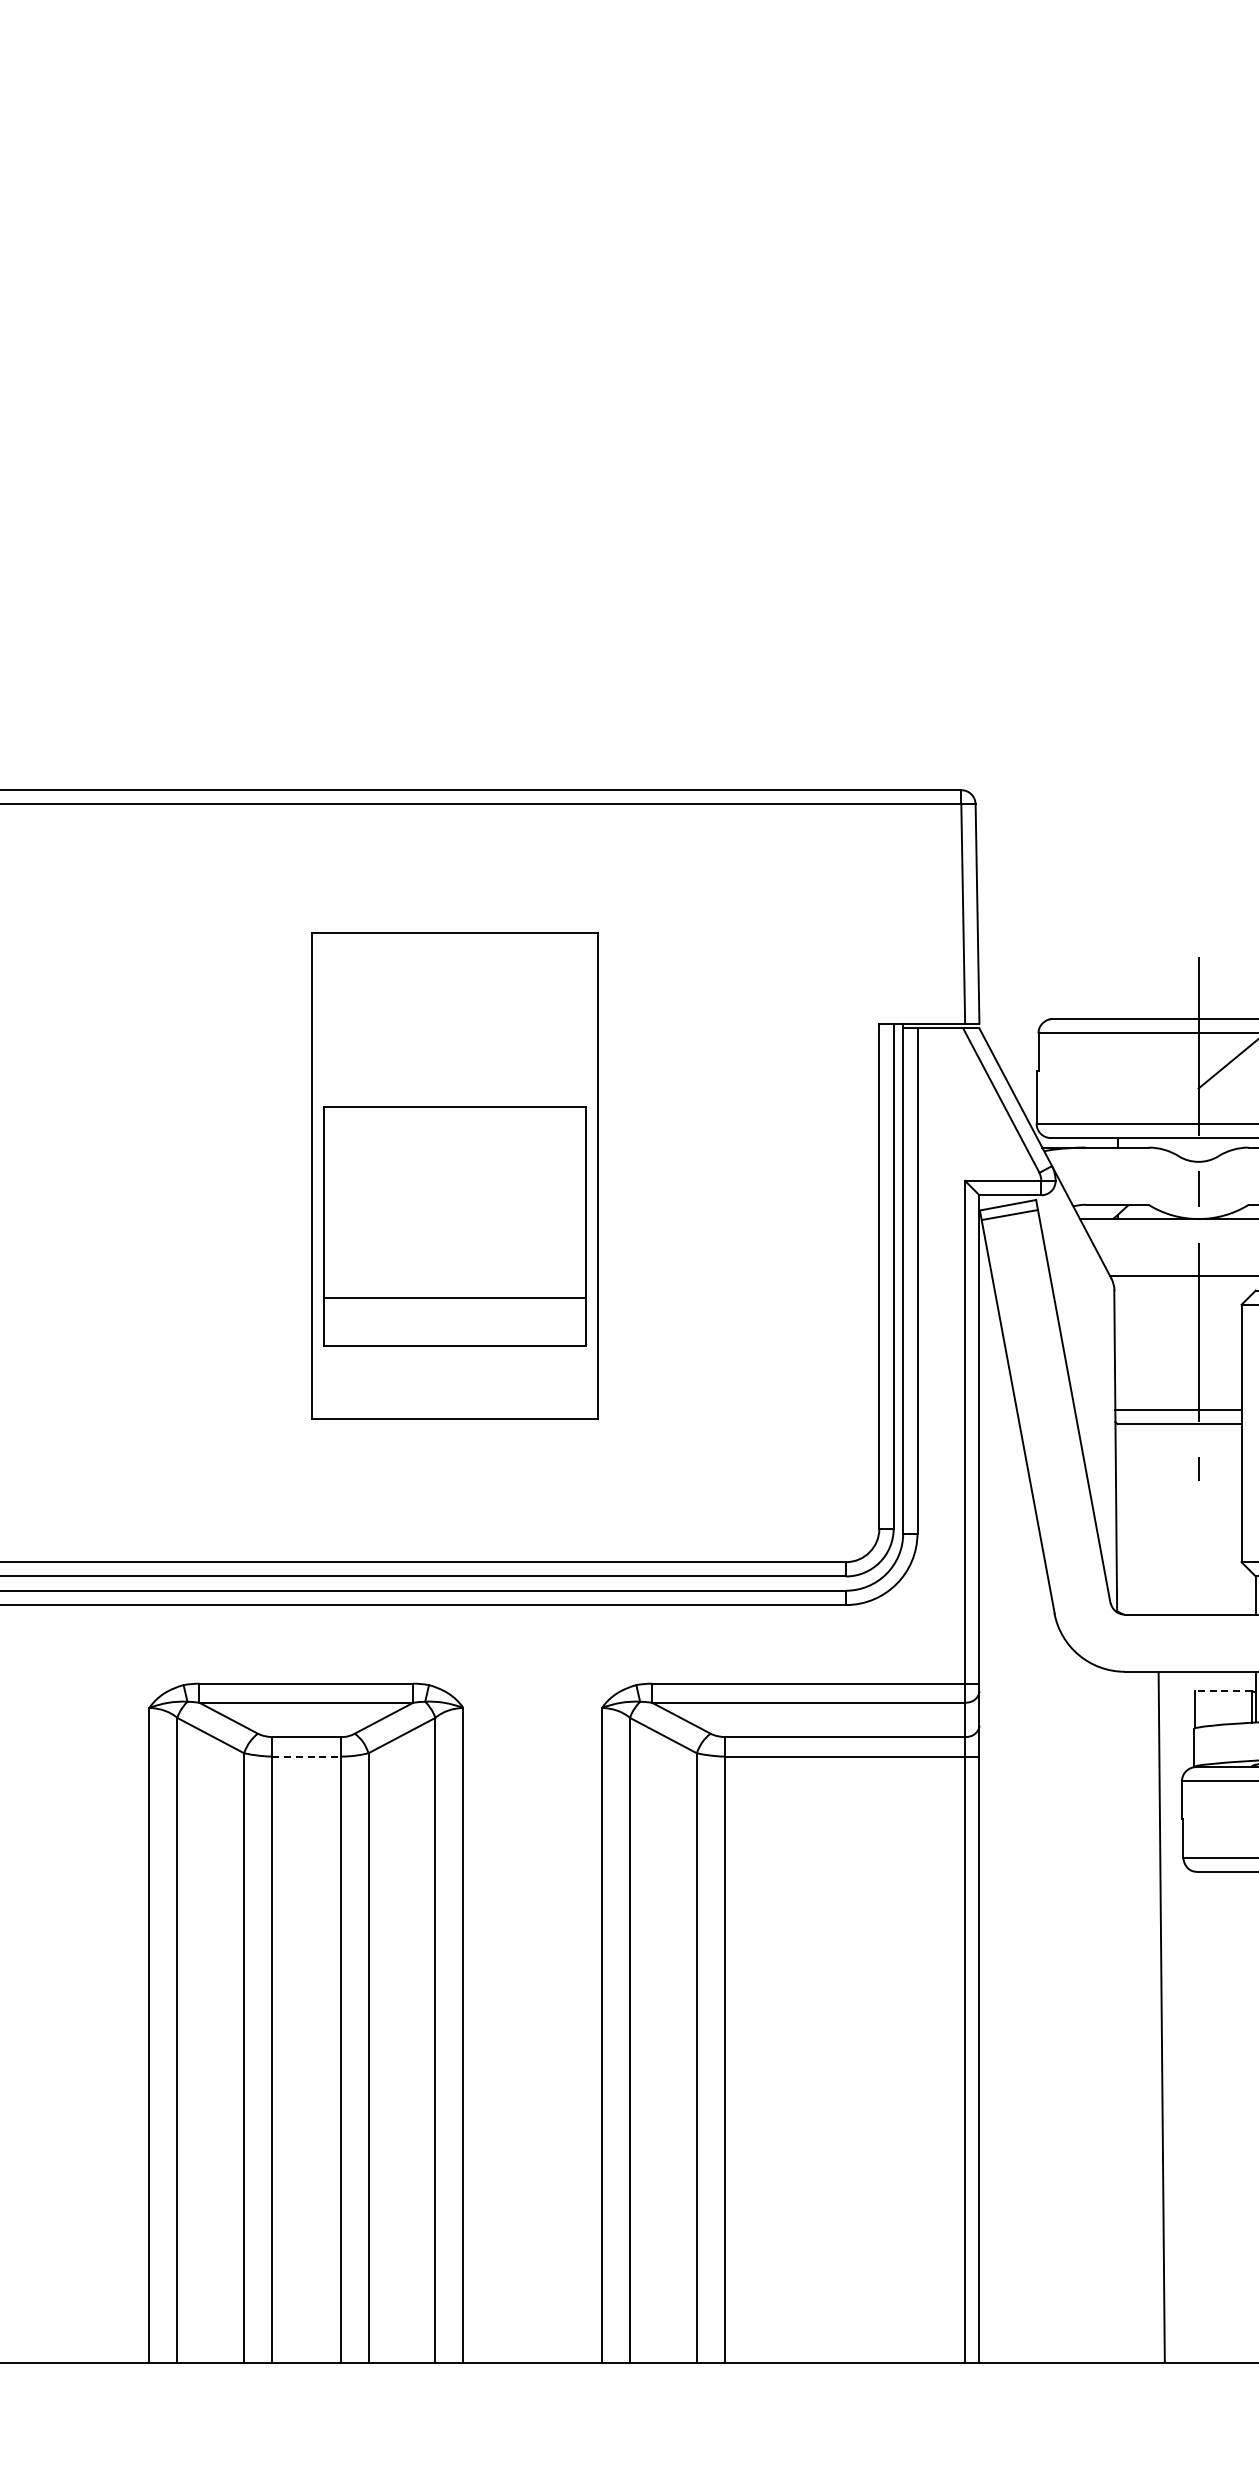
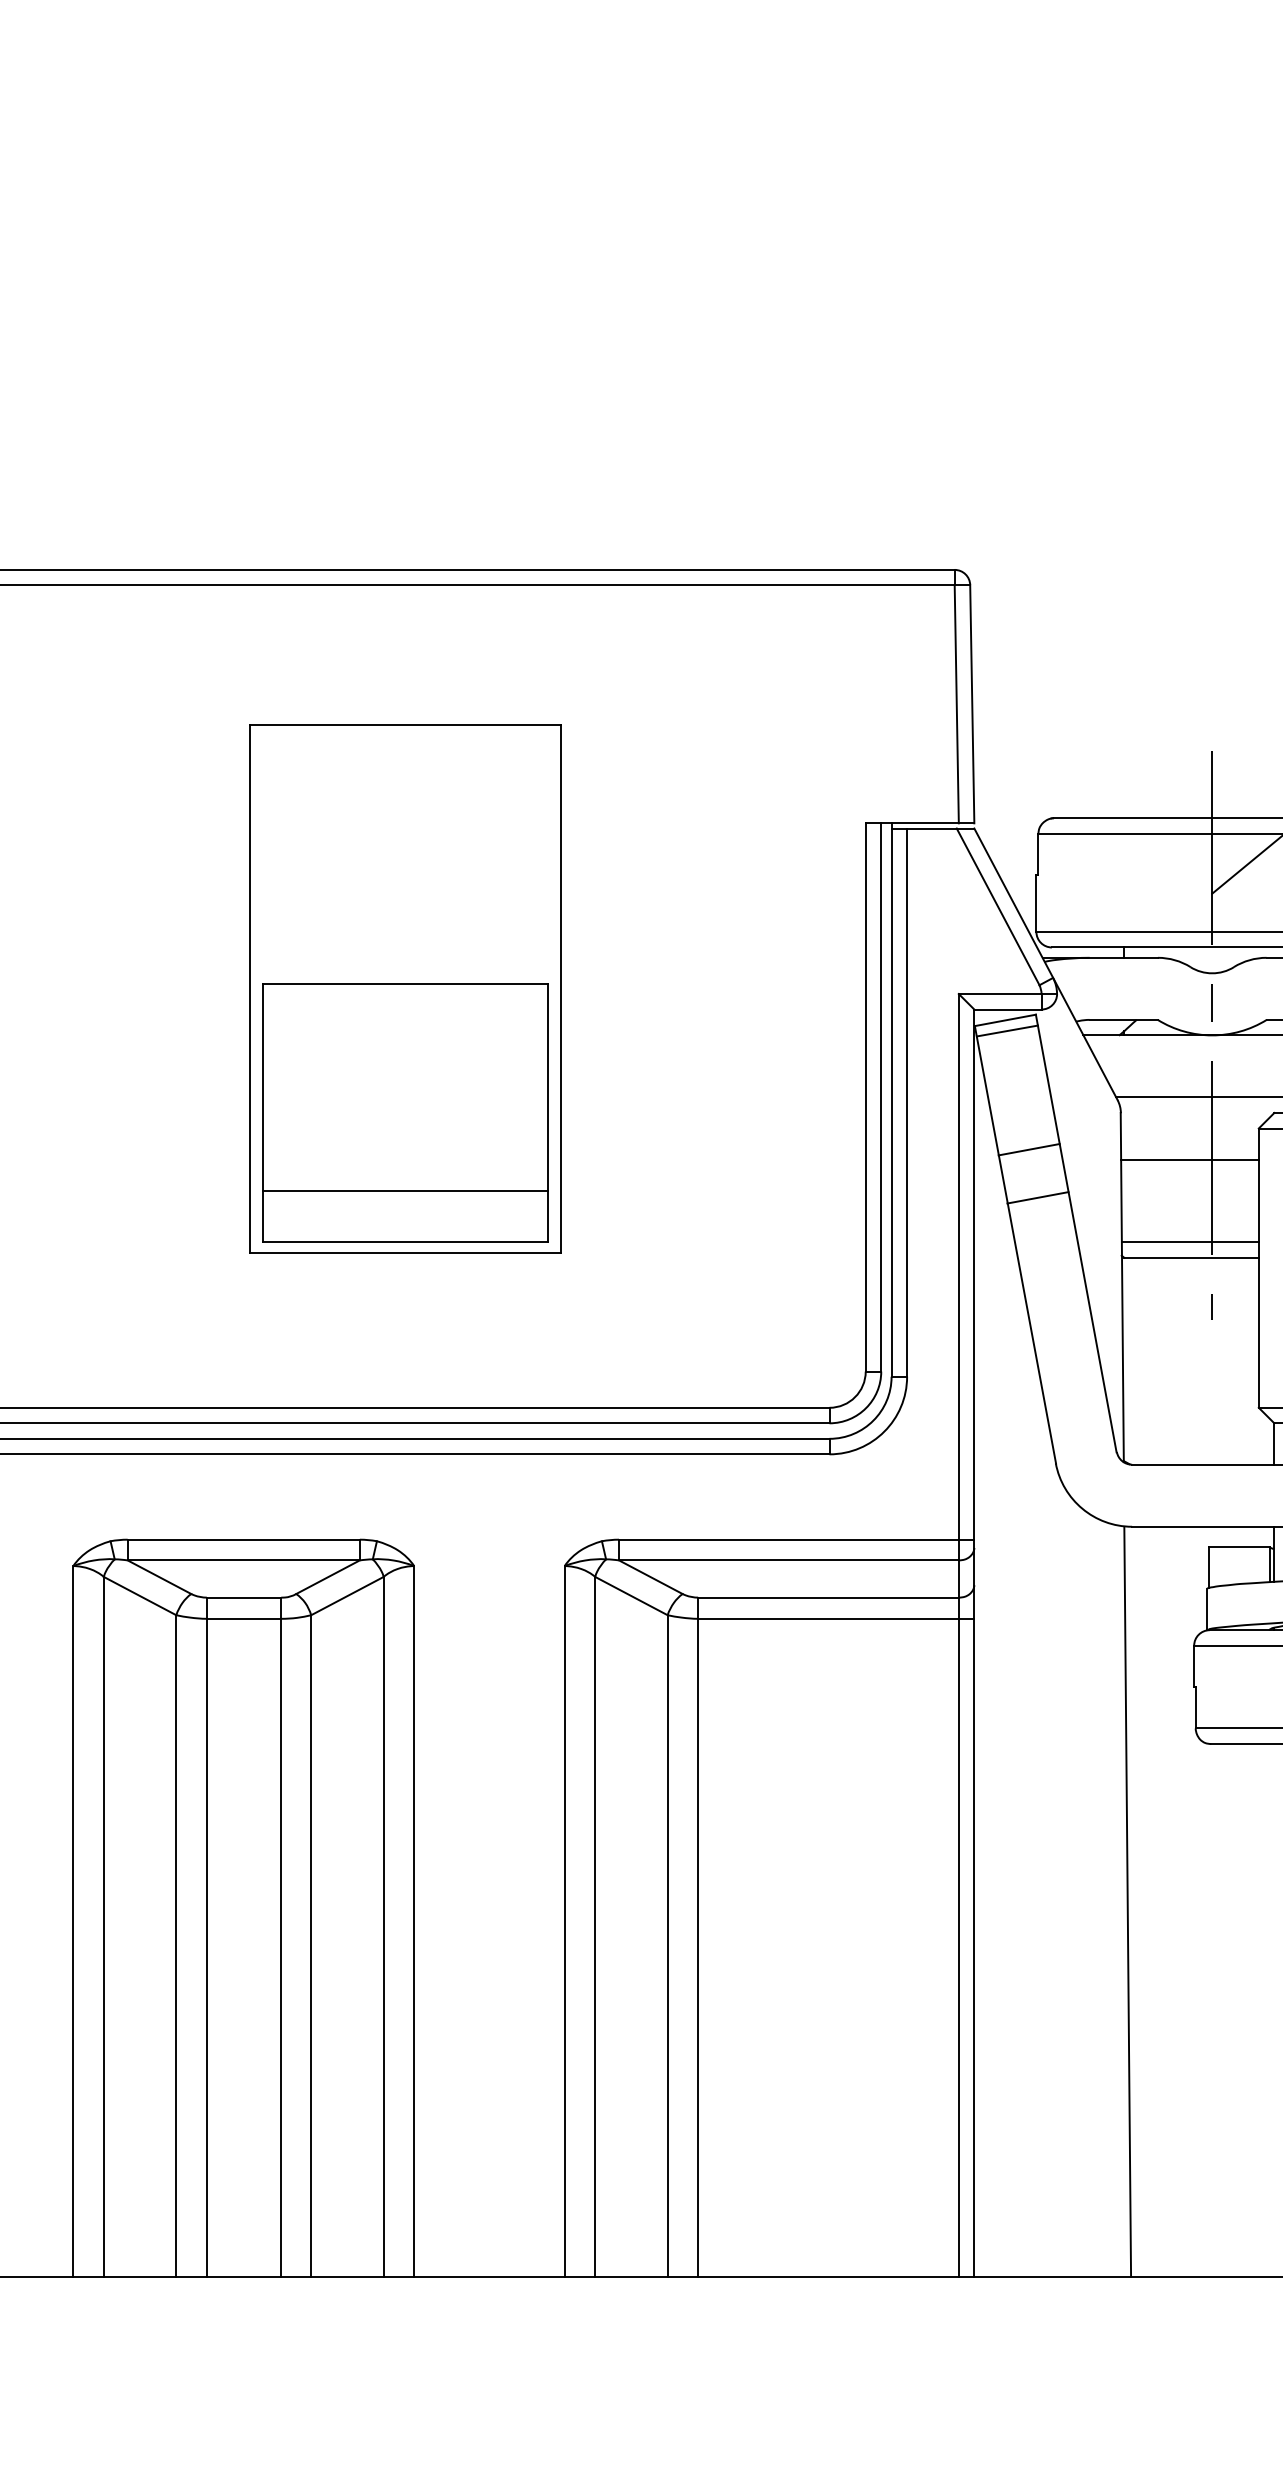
part: (454, 1226) -> (404, 1112), moved
line: (1029, 1324) -> (1028, 1149), added
line: (1177, 1333) -> (1189, 1159), added
line: (1037, 1368) -> (1037, 1197), added
line: (1223, 1690) -> (1239, 1547), dashed -> solid
line: (307, 1756) -> (245, 1618), dashed -> solid
line: (1161, 2017) -> (1127, 1902), moved

